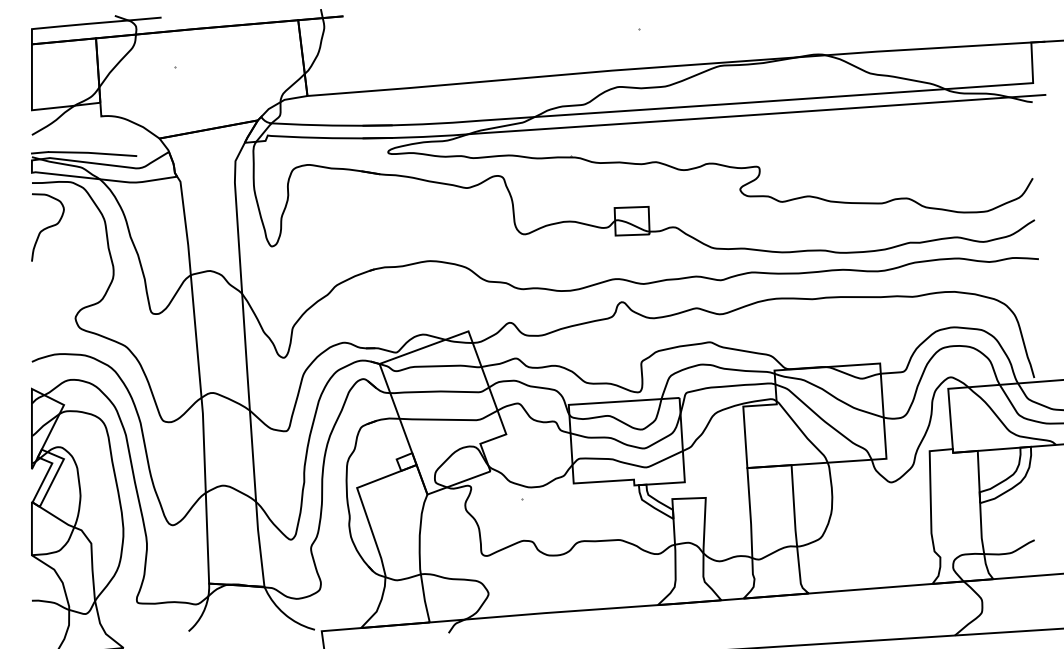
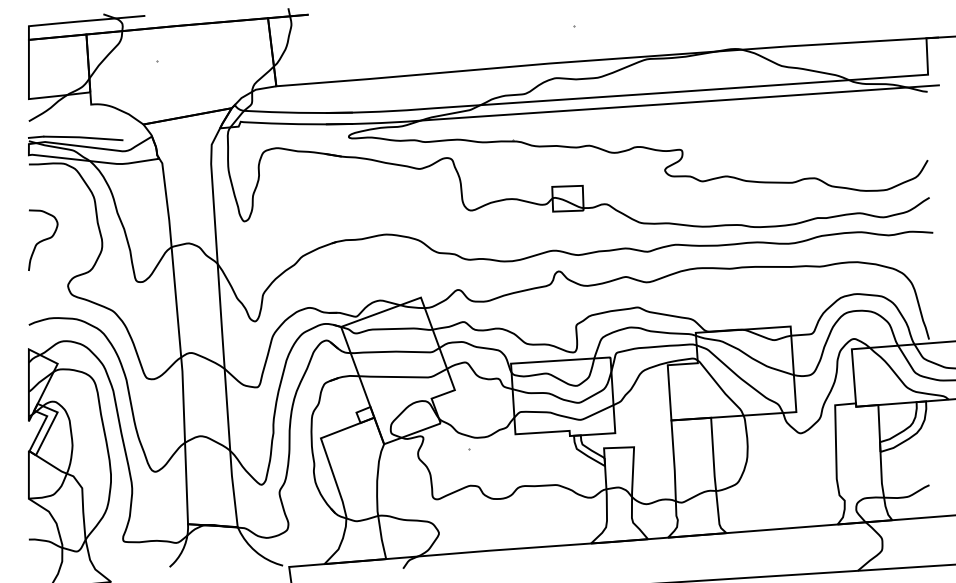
curve: (47, 227) -> (42, 240), moved

